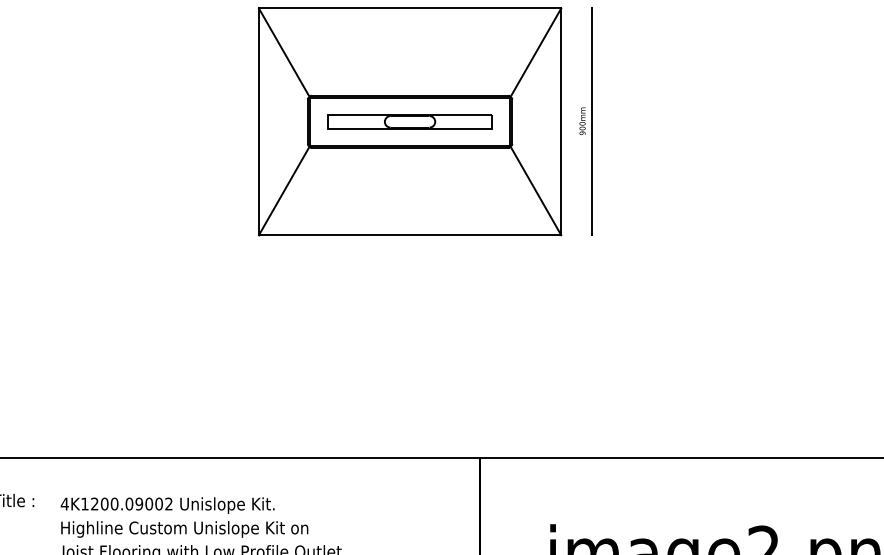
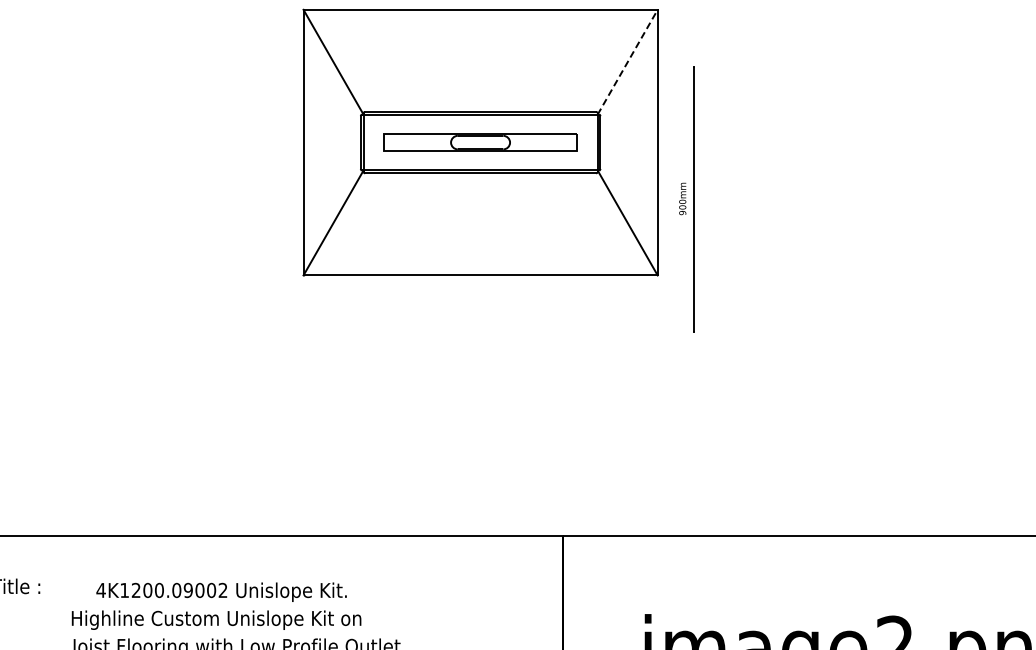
line: (535, 52) -> (627, 61), solid -> dashed
part: (585, 121) -> (686, 199), moved
text: (167, 504) -> (221, 591), moved

